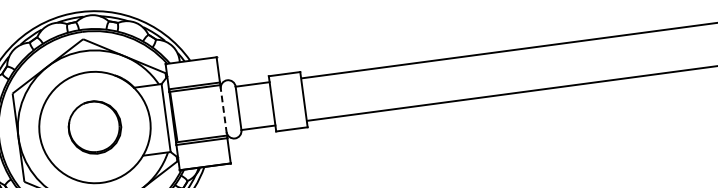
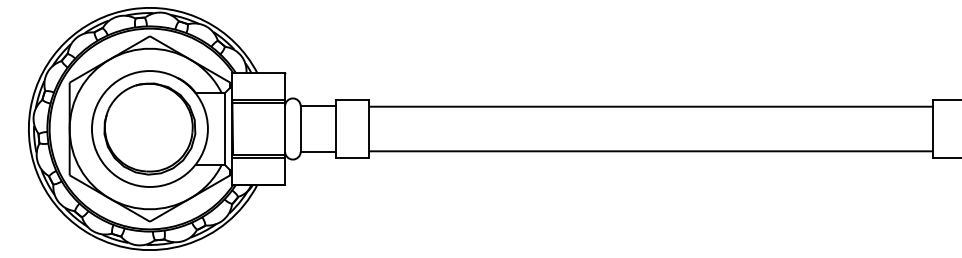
line: (224, 110) -> (285, 129), dashed -> solid
part: (94, 127) -> (149, 128), size x1.67

